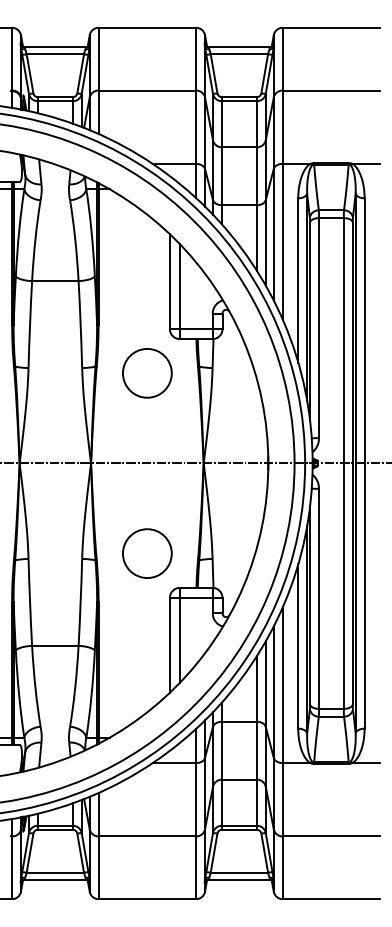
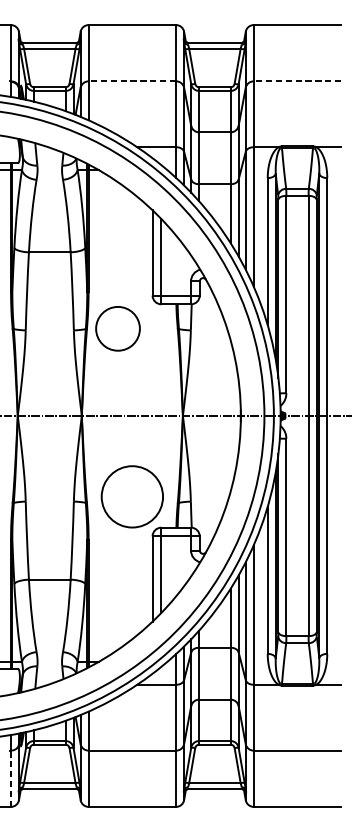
line: (147, 90) -> (132, 81), solid -> dashed
line: (331, 90) -> (297, 81), solid -> dashed
circle: (147, 373) -> (118, 328), moved
circle: (146, 553) -> (131, 496), size x1.4
line: (12, 867) -> (11, 778), solid -> dashed

